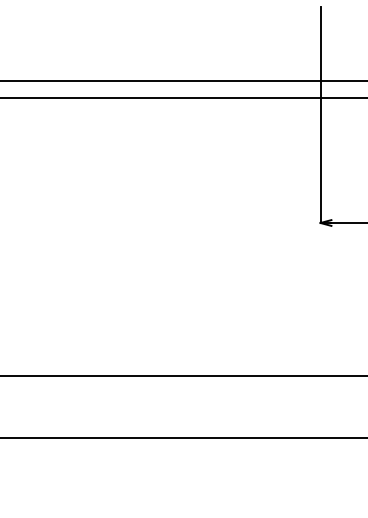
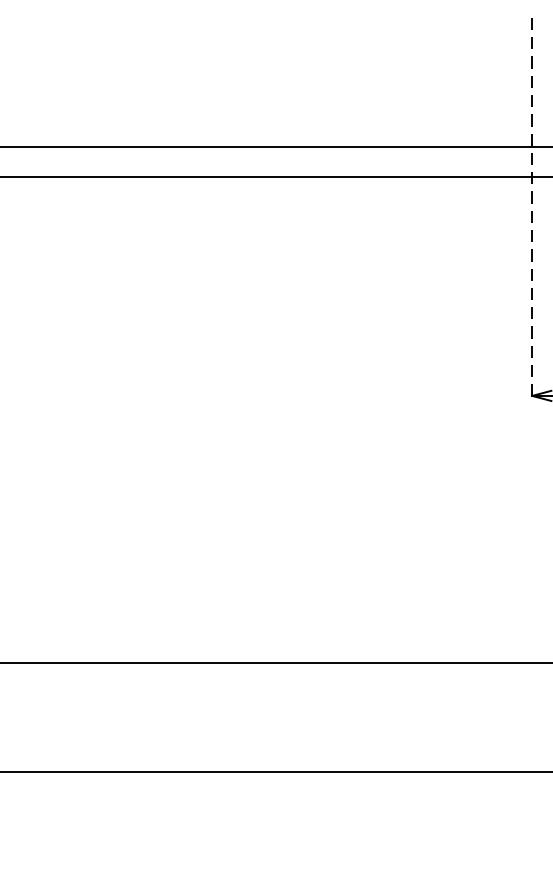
line: (320, 115) -> (532, 207), solid -> dashed

